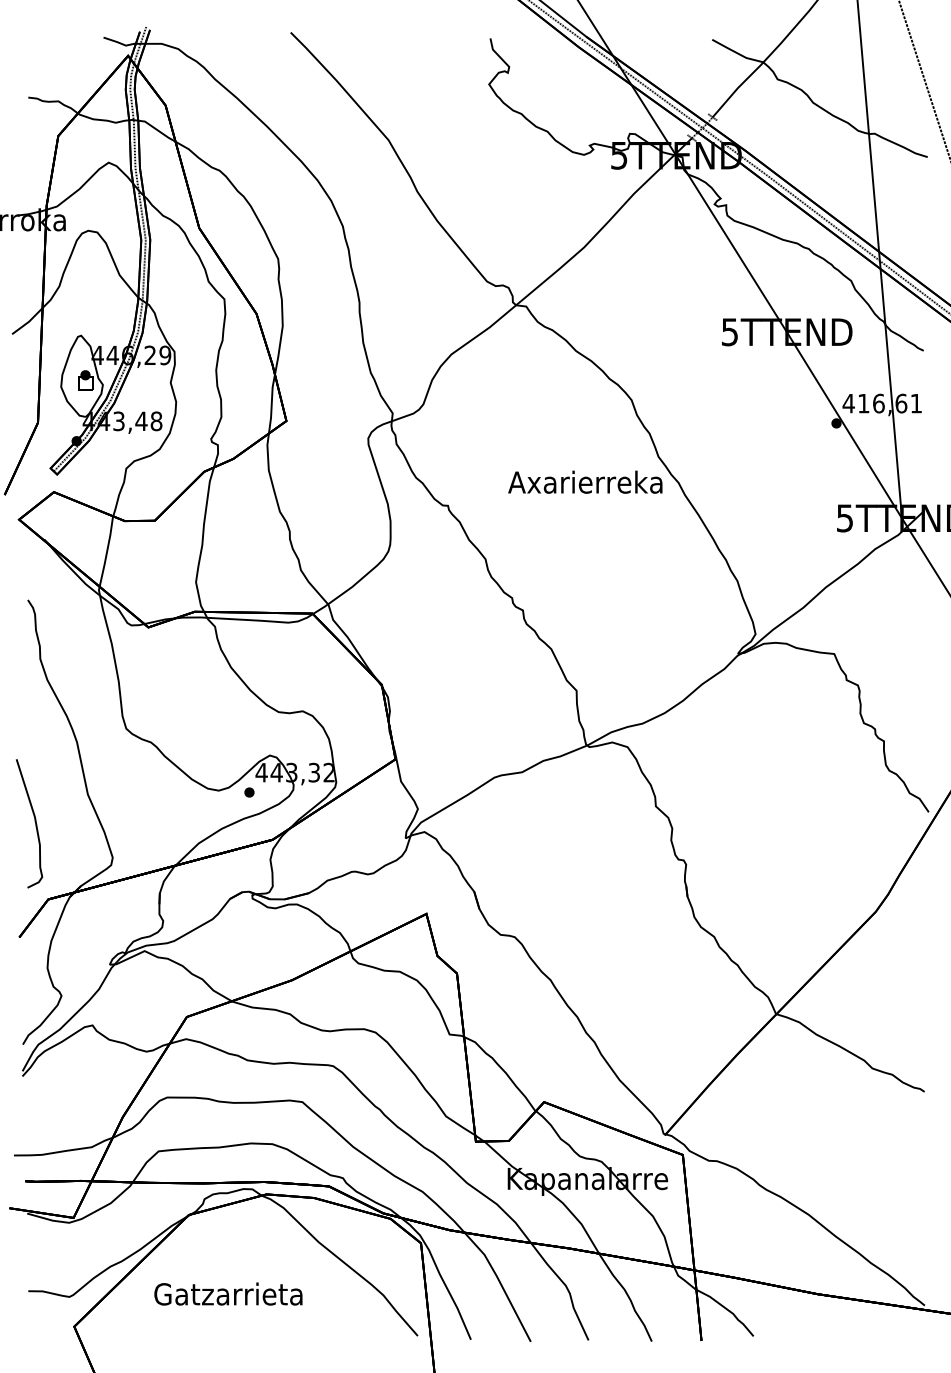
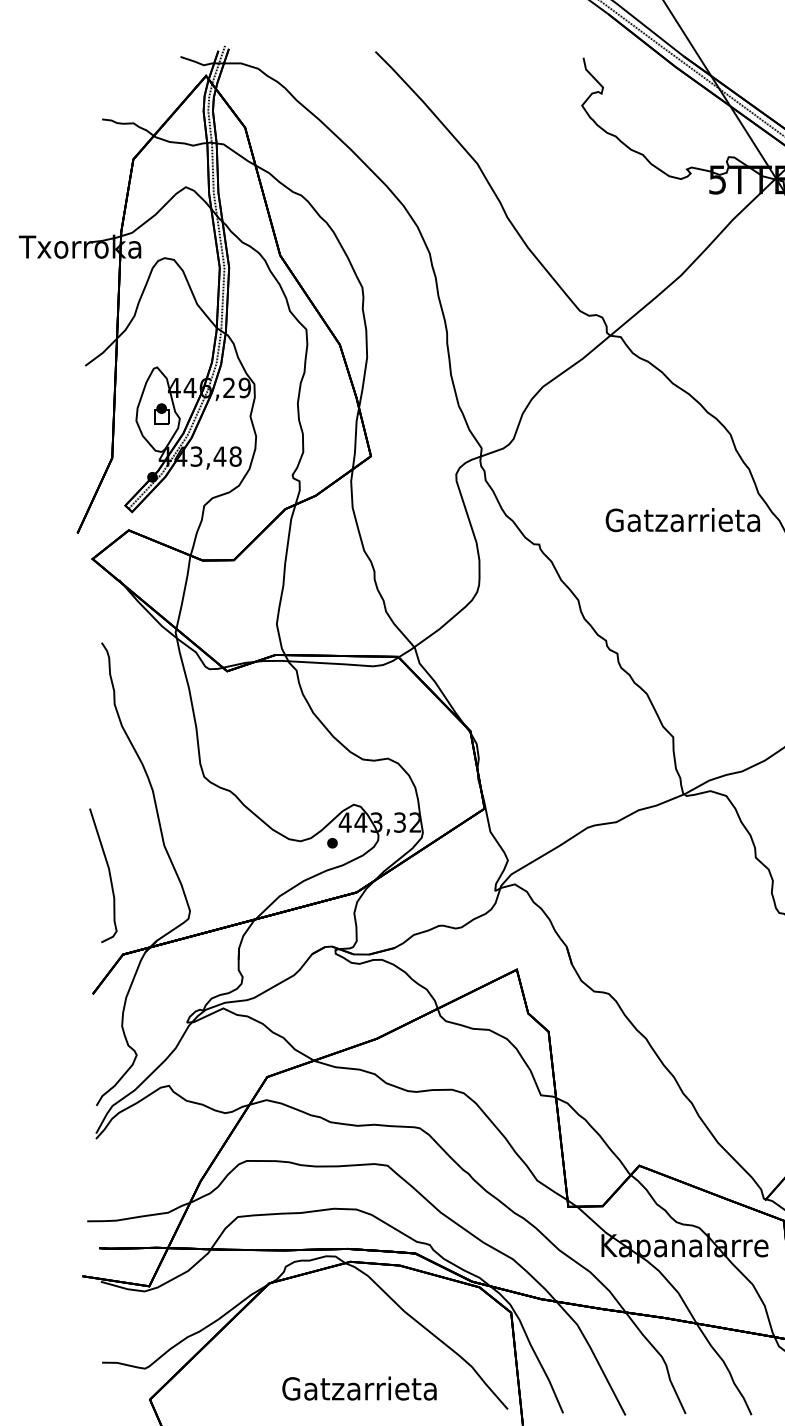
text: (585, 481) -> (682, 519), Axarierreka -> Gatzarrieta
text: (228, 1293) -> (359, 1387), moved

